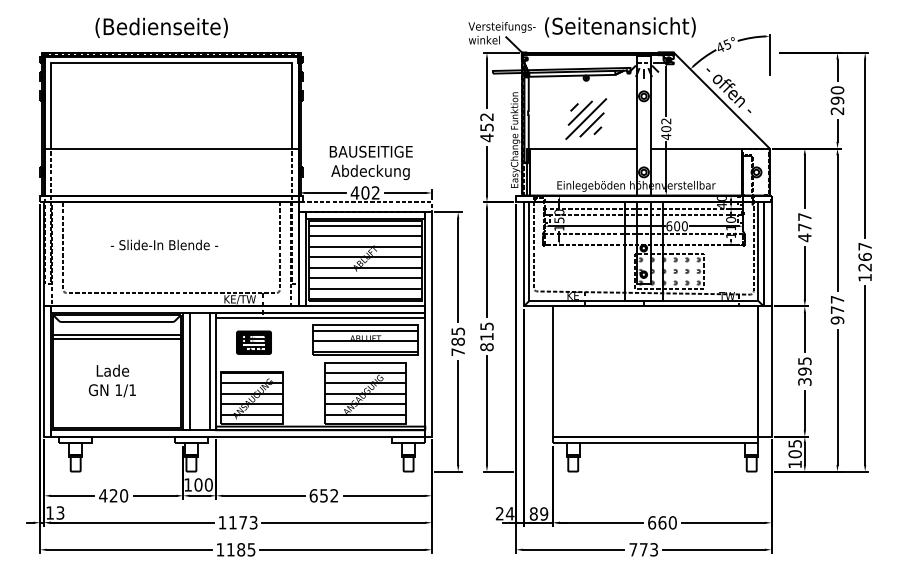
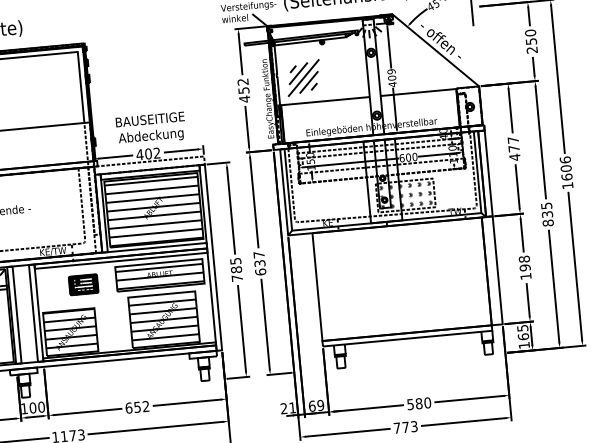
text: (836, 100) -> (530, 41), 290 -> 250
part: (586, 118) -> (303, 77), moved
text: (666, 121) -> (391, 71), 402 -> 409
text: (864, 256) -> (565, 168), 1267 -> 1606
text: (837, 310) -> (547, 214), 977 -> 835
text: (486, 336) -> (259, 263), 815 -> 637
part: (253, 342) -> (83, 284), moved
text: (804, 371) -> (524, 267), 395 -> 198
text: (794, 454) -> (522, 337), 105 -> 165
text: (509, 513) -> (292, 407), 24 -> 21
text: (533, 513) -> (311, 405), 89 -> 69
text: (657, 522) -> (415, 403), 660 -> 580

